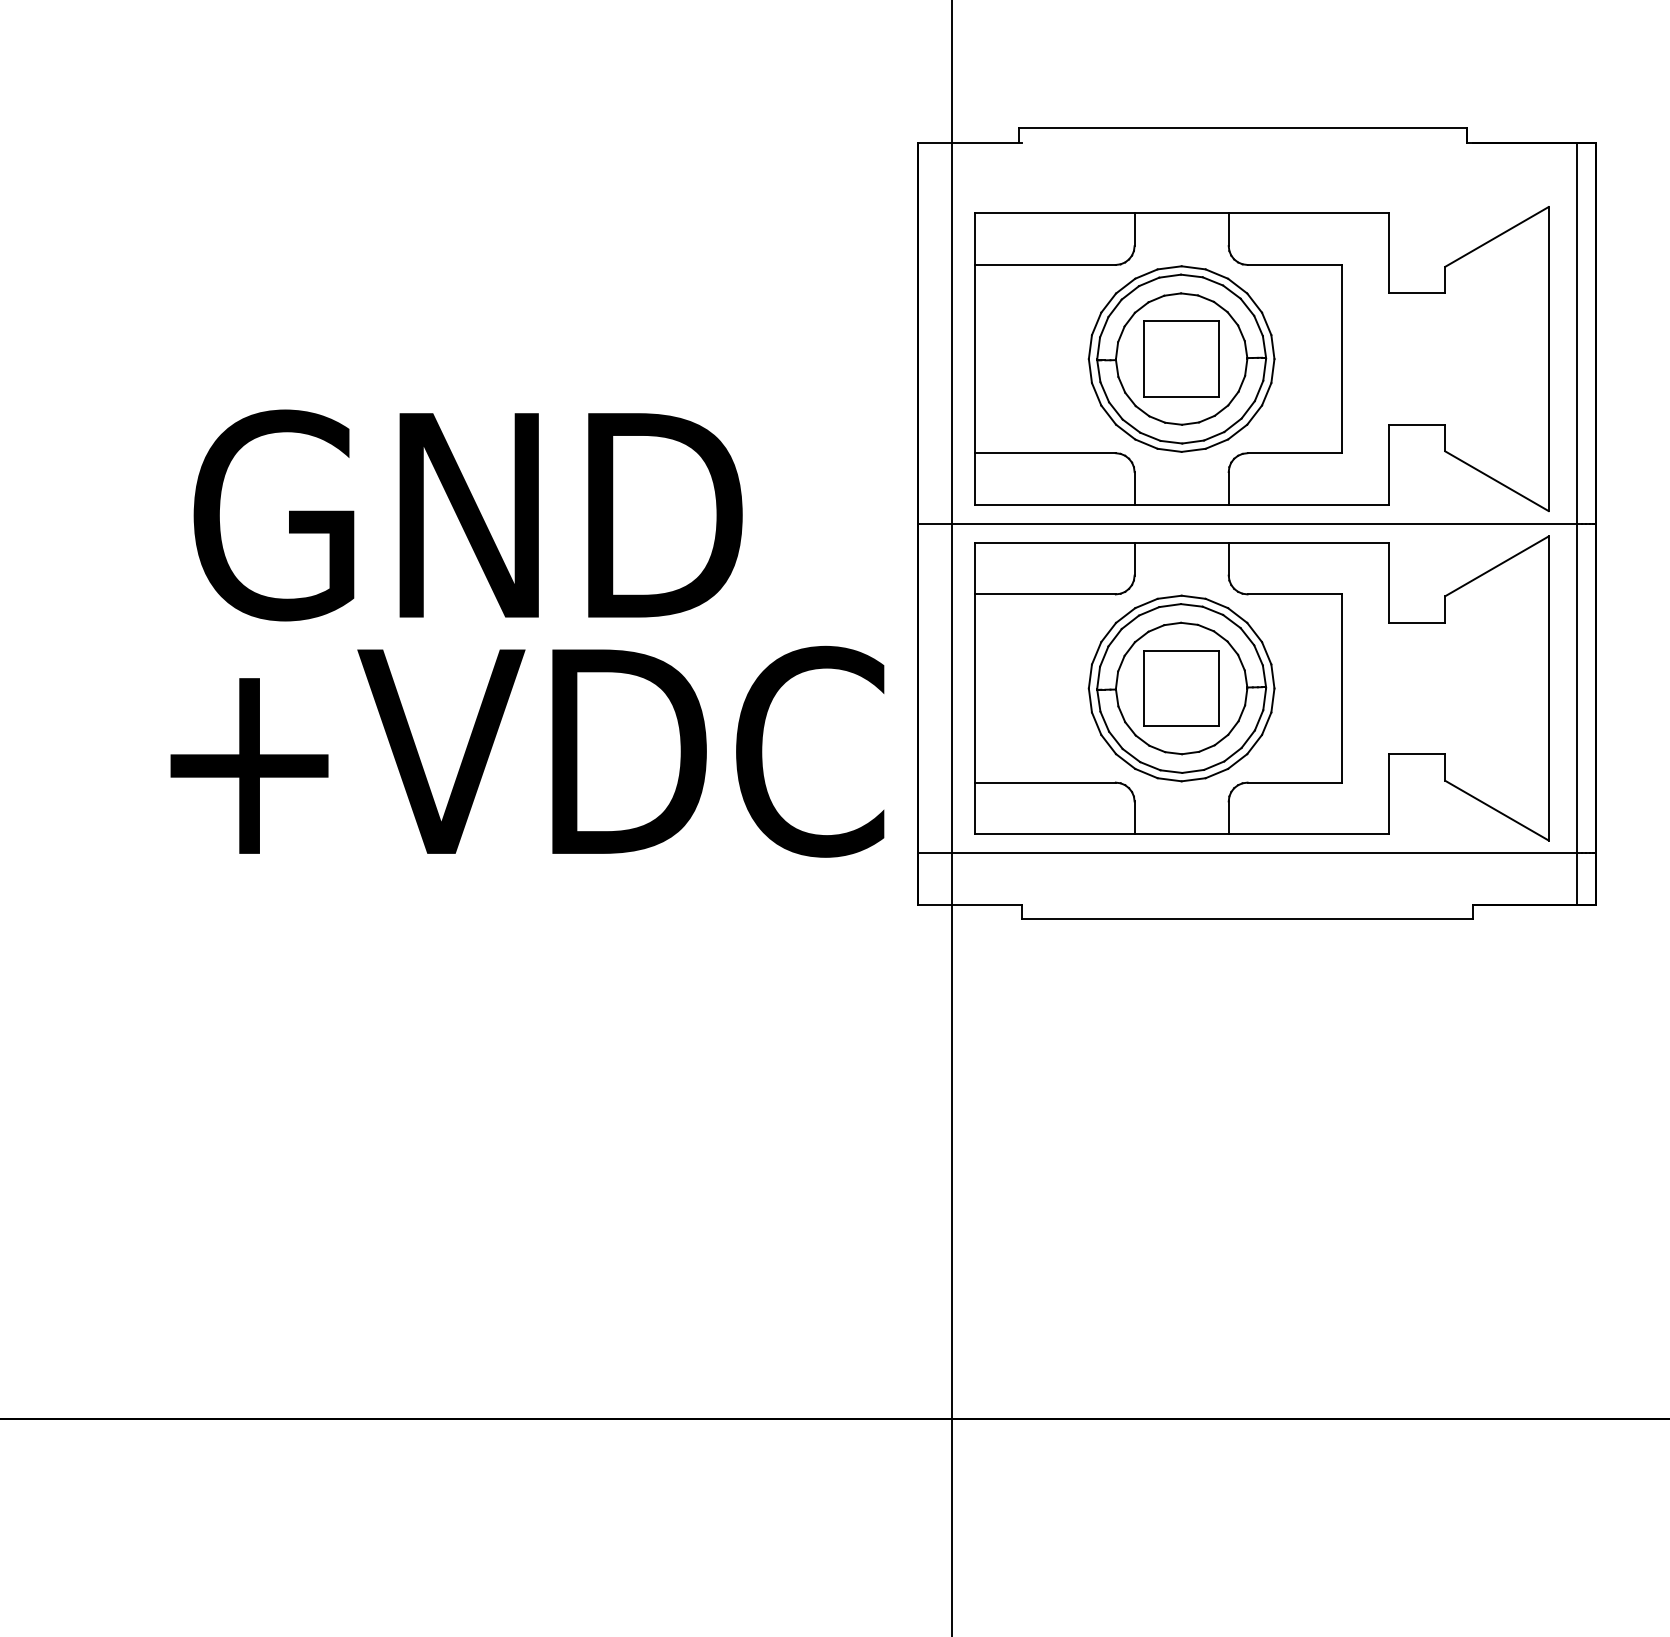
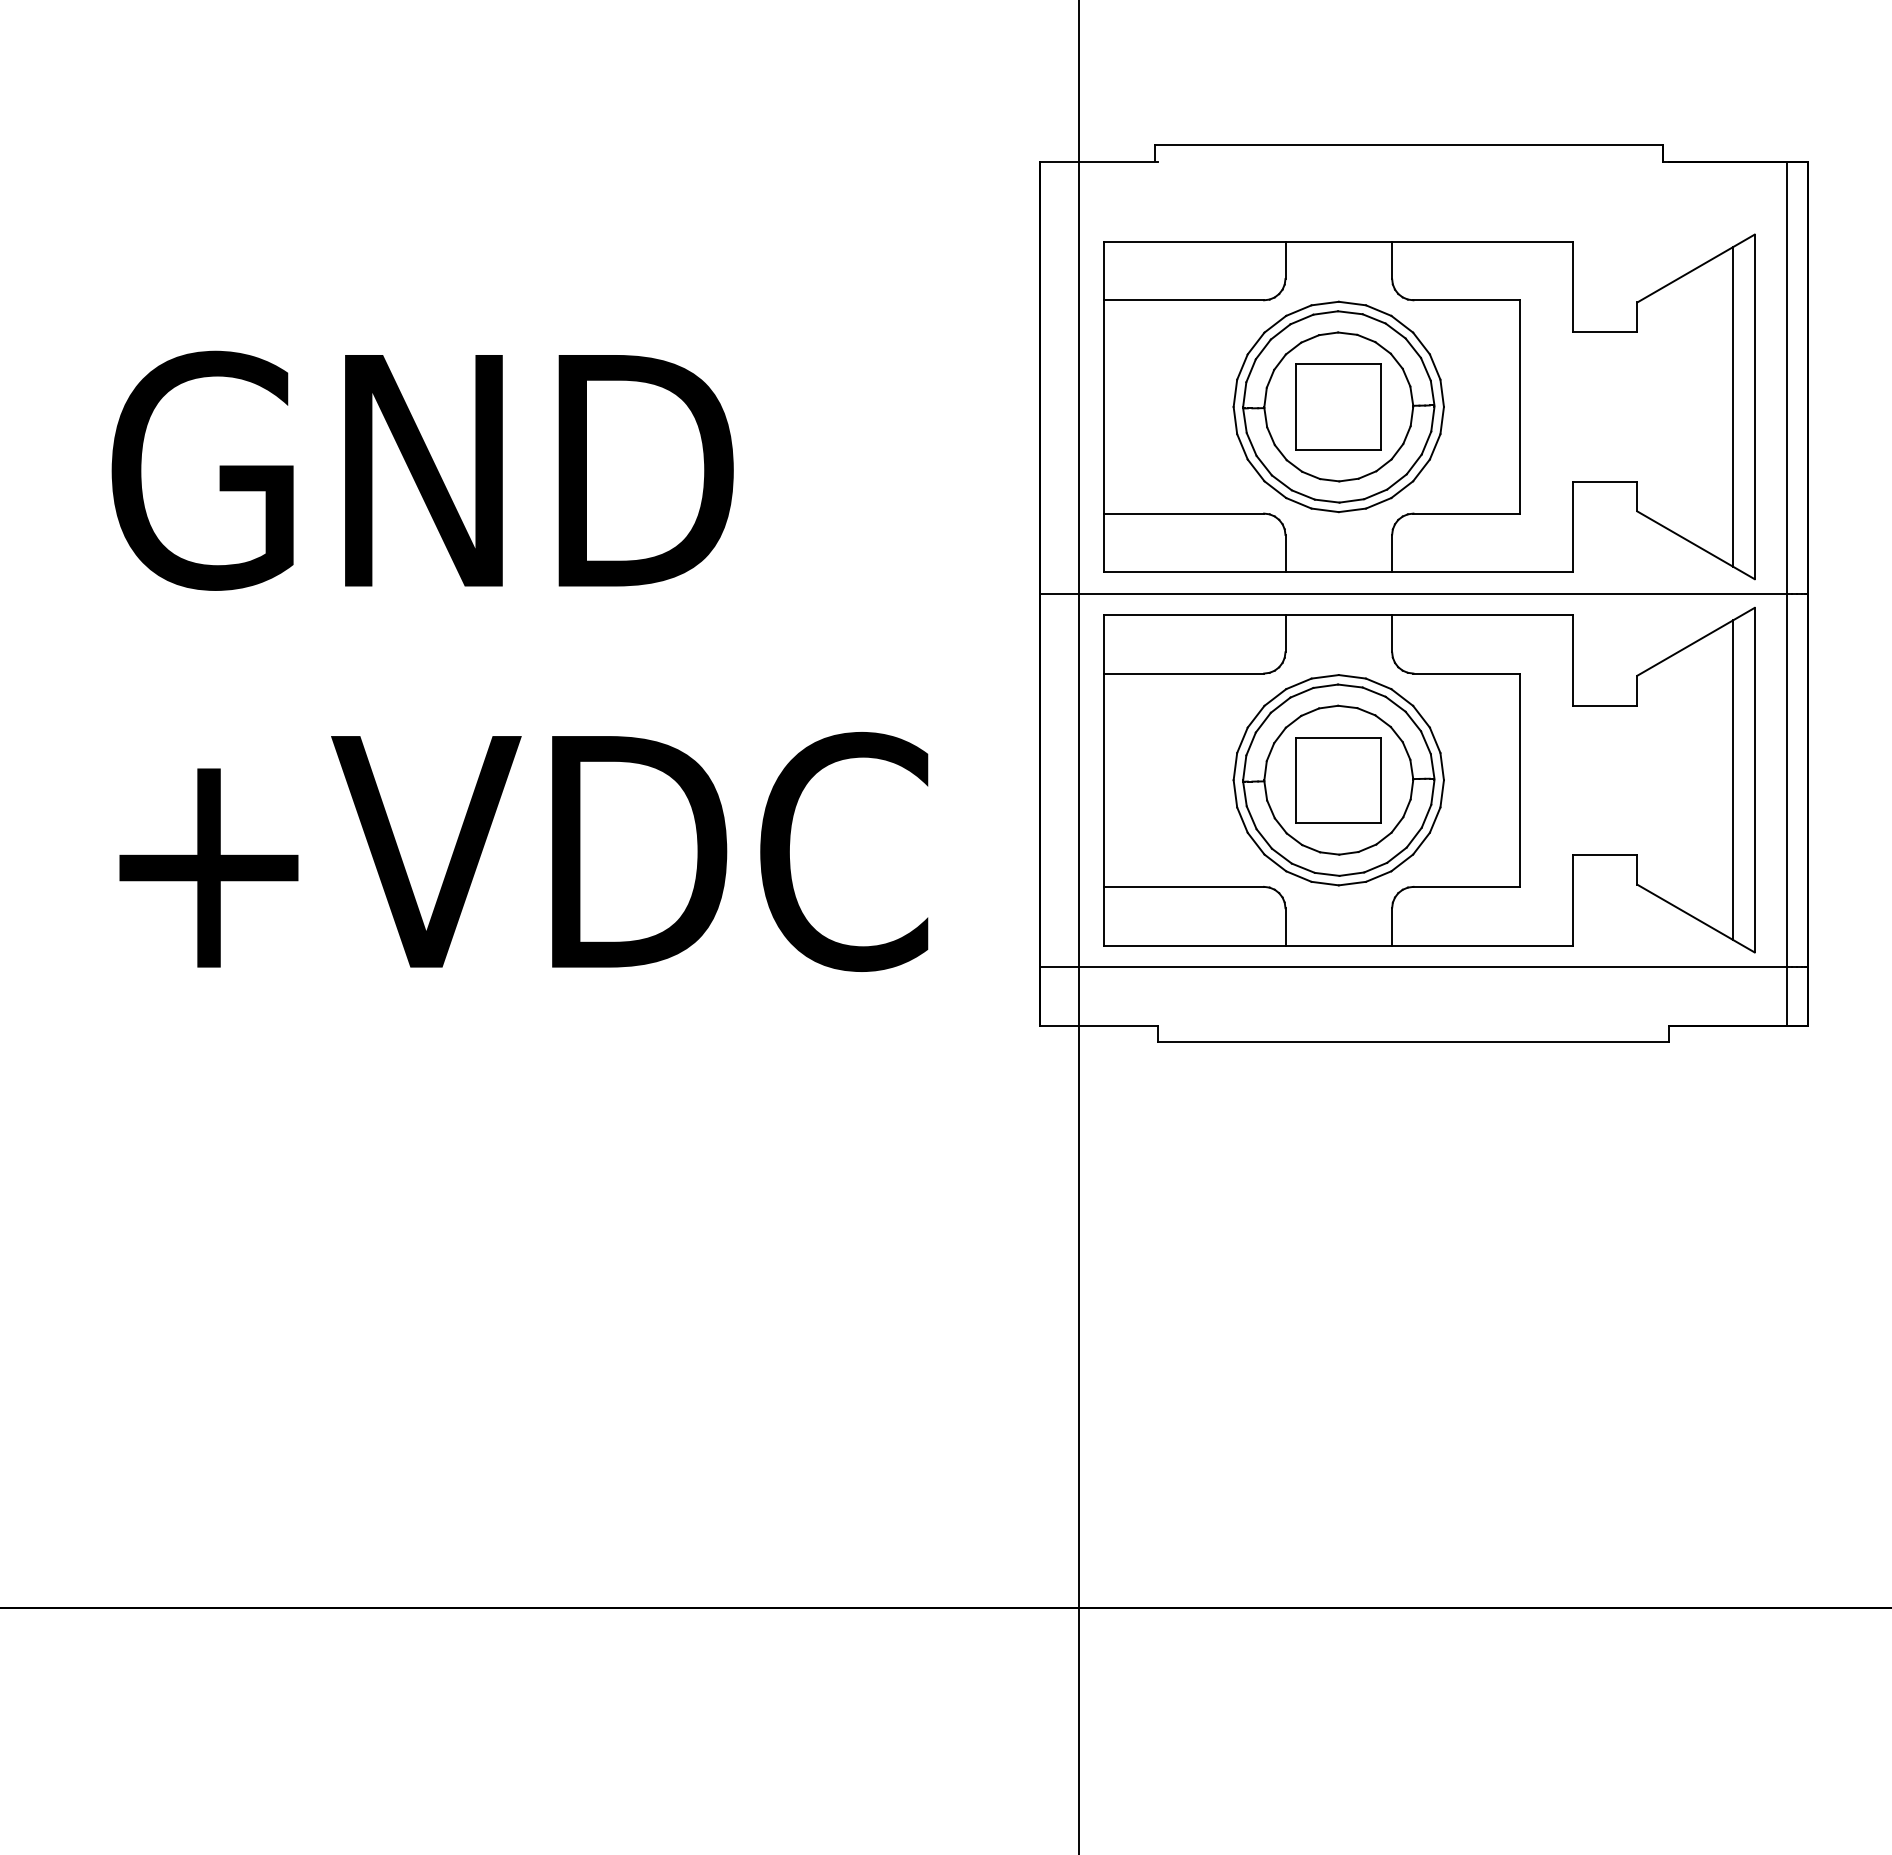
line: (1529, 358) -> (1732, 406), added
text: (467, 515) -> (421, 470), moved
line: (1529, 688) -> (1732, 780), added
text: (527, 751) -> (523, 851), moved

